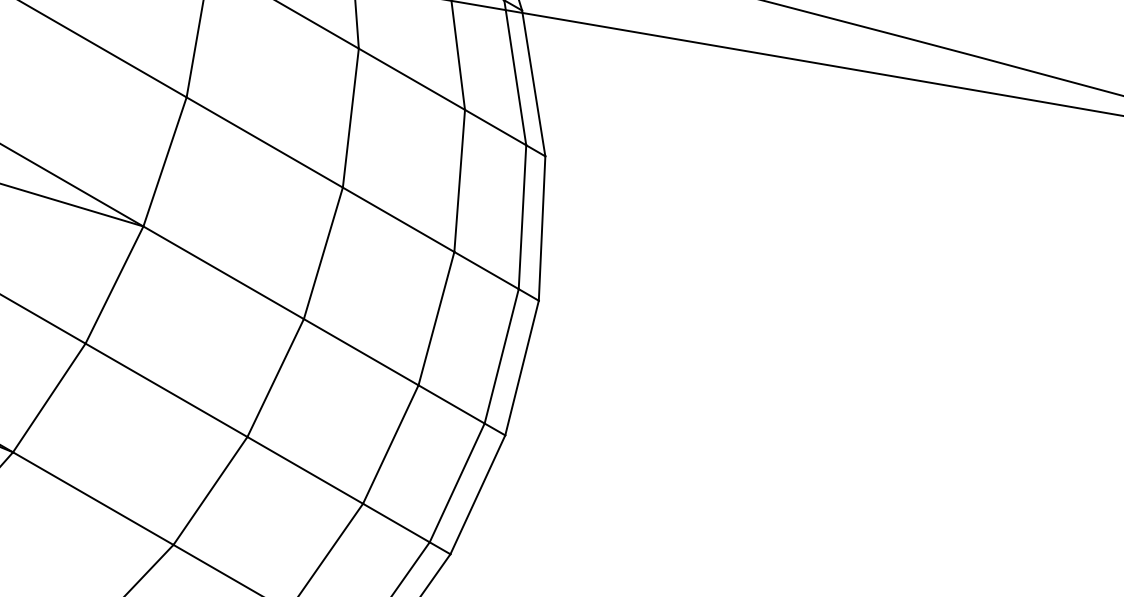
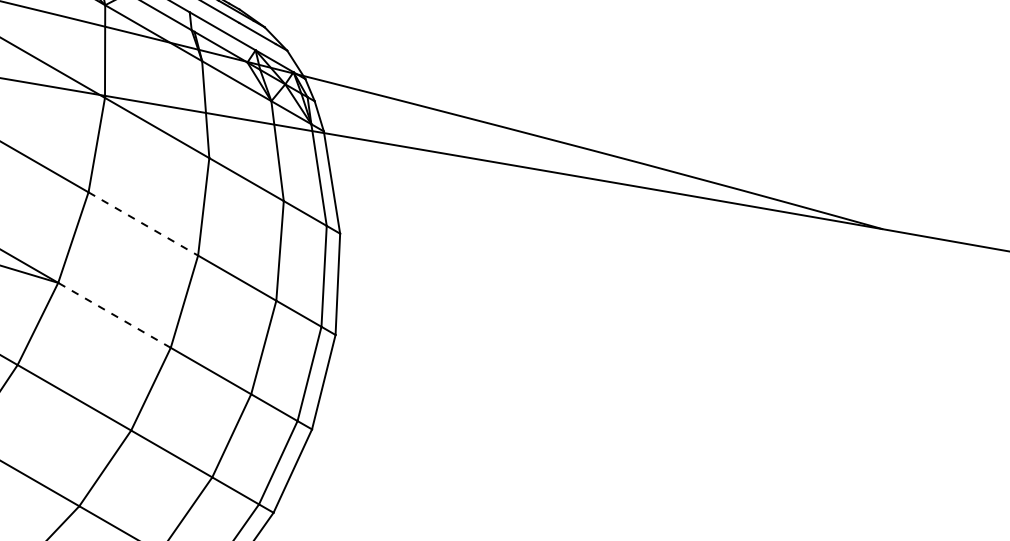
line: (264, 143) -> (143, 224), solid -> dashed
line: (223, 272) -> (114, 315), solid -> dashed

